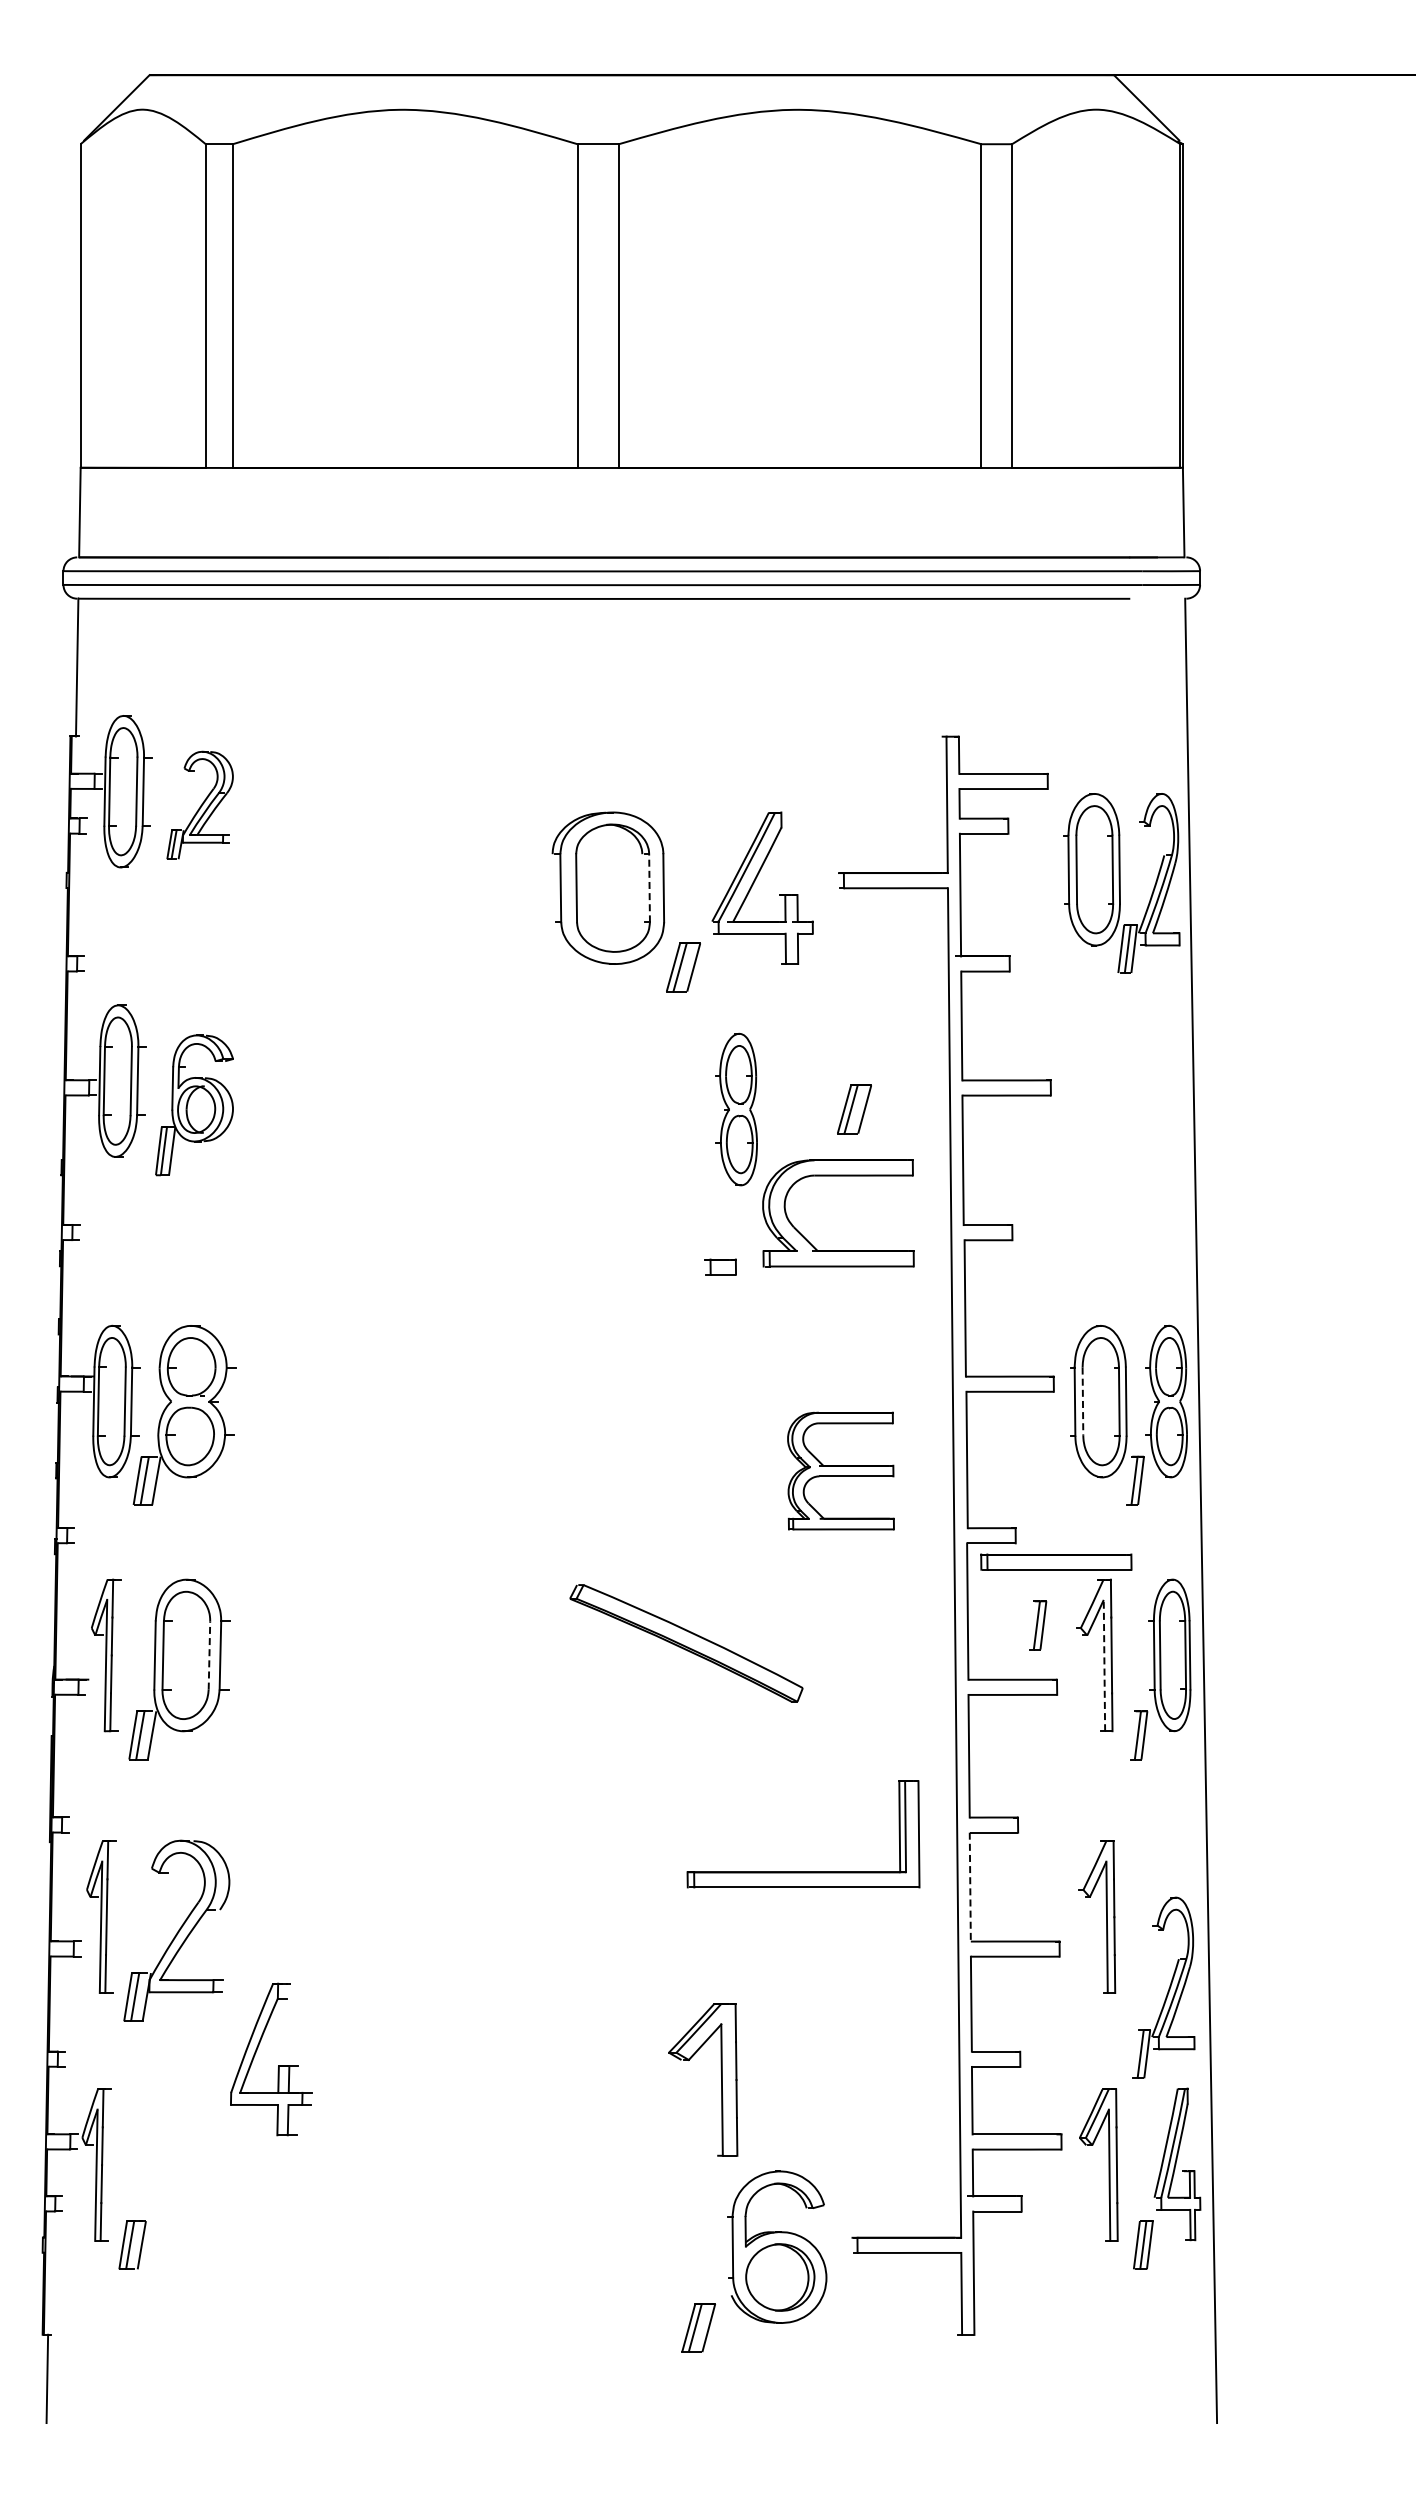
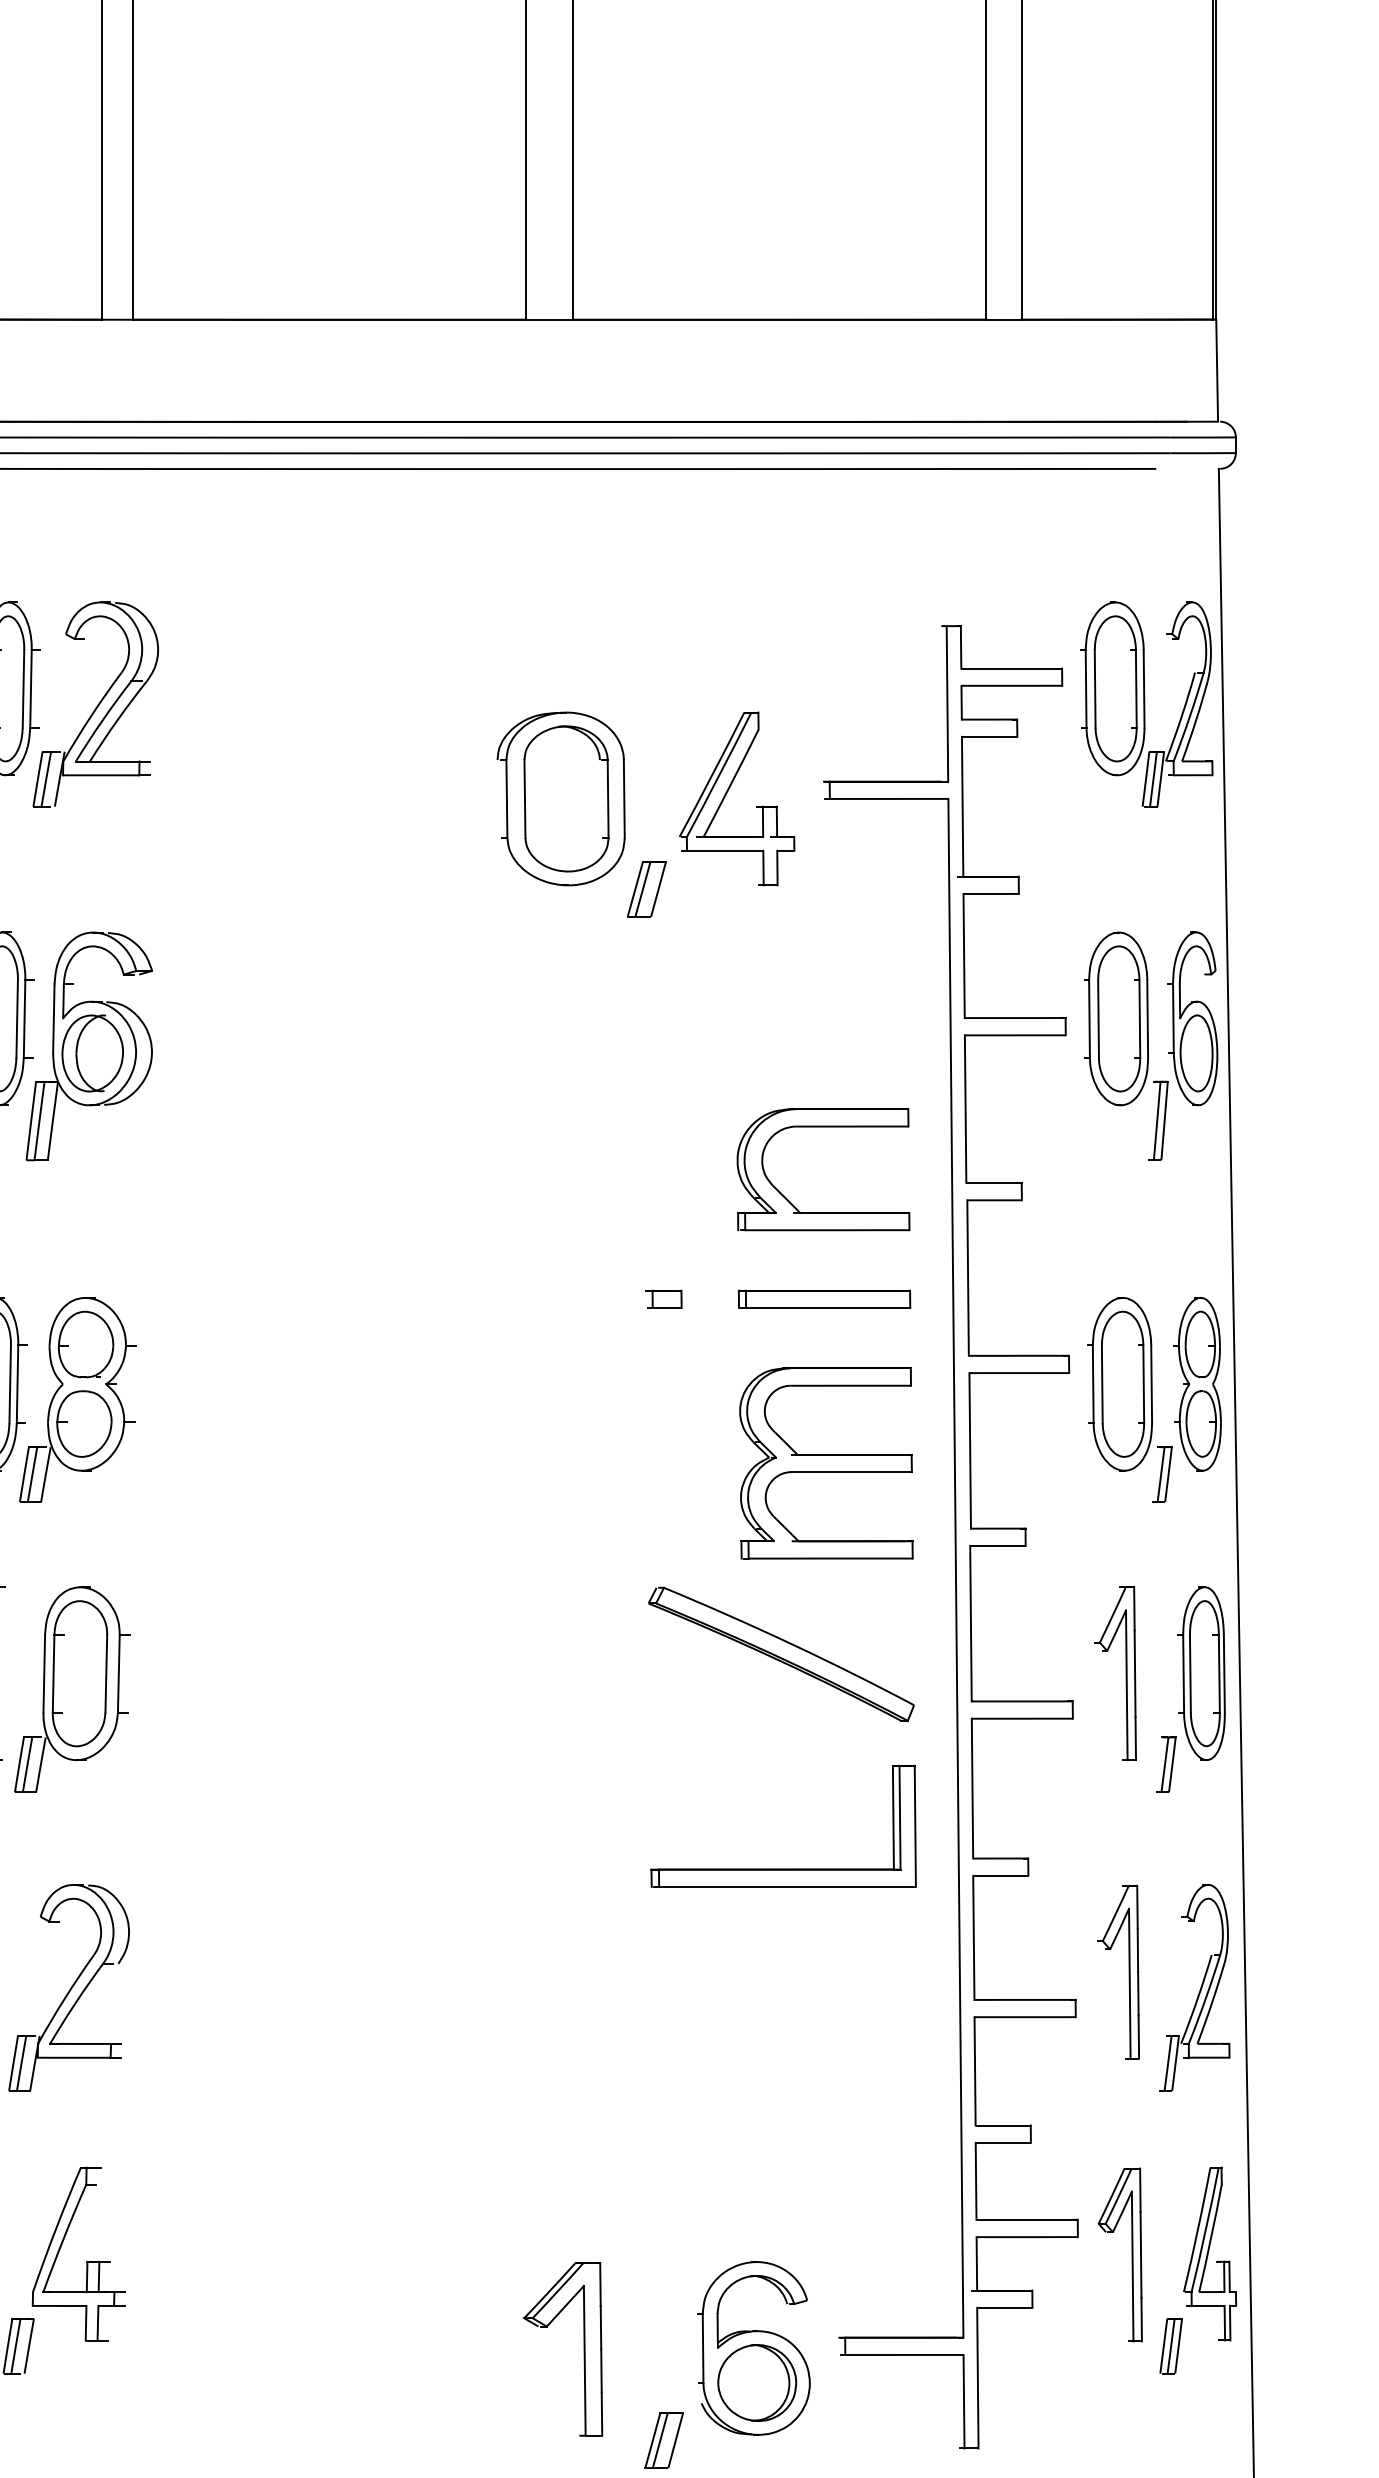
part: (199, 805) -> (94, 704), size x1.67
part: (1121, 883) -> (1146, 704), moved
line: (649, 887) -> (608, 798), dashed -> solid
part: (1125, 1104) -> (1150, 1045), added
part: (194, 1105) -> (89, 1046), size x1.43
part: (736, 1109) -> (707, 1051), removed
part: (854, 1109) -> (841, 1051), removed
part: (720, 1266) -> (663, 1298), moved
line: (1082, 1402) -> (1101, 1385), dashed -> solid
part: (840, 1470) -> (825, 1462), size x1.43
part: (1056, 1561) -> (824, 1298), moved
part: (1038, 1625) -> (1051, 1639), removed
part: (686, 1643) -> (781, 1654), moved
line: (209, 1655) -> (106, 1673), dashed -> solid
line: (1104, 1665) -> (1126, 1685), dashed -> solid
part: (803, 1871) -> (783, 1868), moved
line: (970, 1887) -> (974, 1938), dashed -> solid
part: (1163, 1987) -> (1194, 1987), moved
part: (278, 2065) -> (86, 2260), moved
part: (721, 2079) -> (584, 2348), moved

